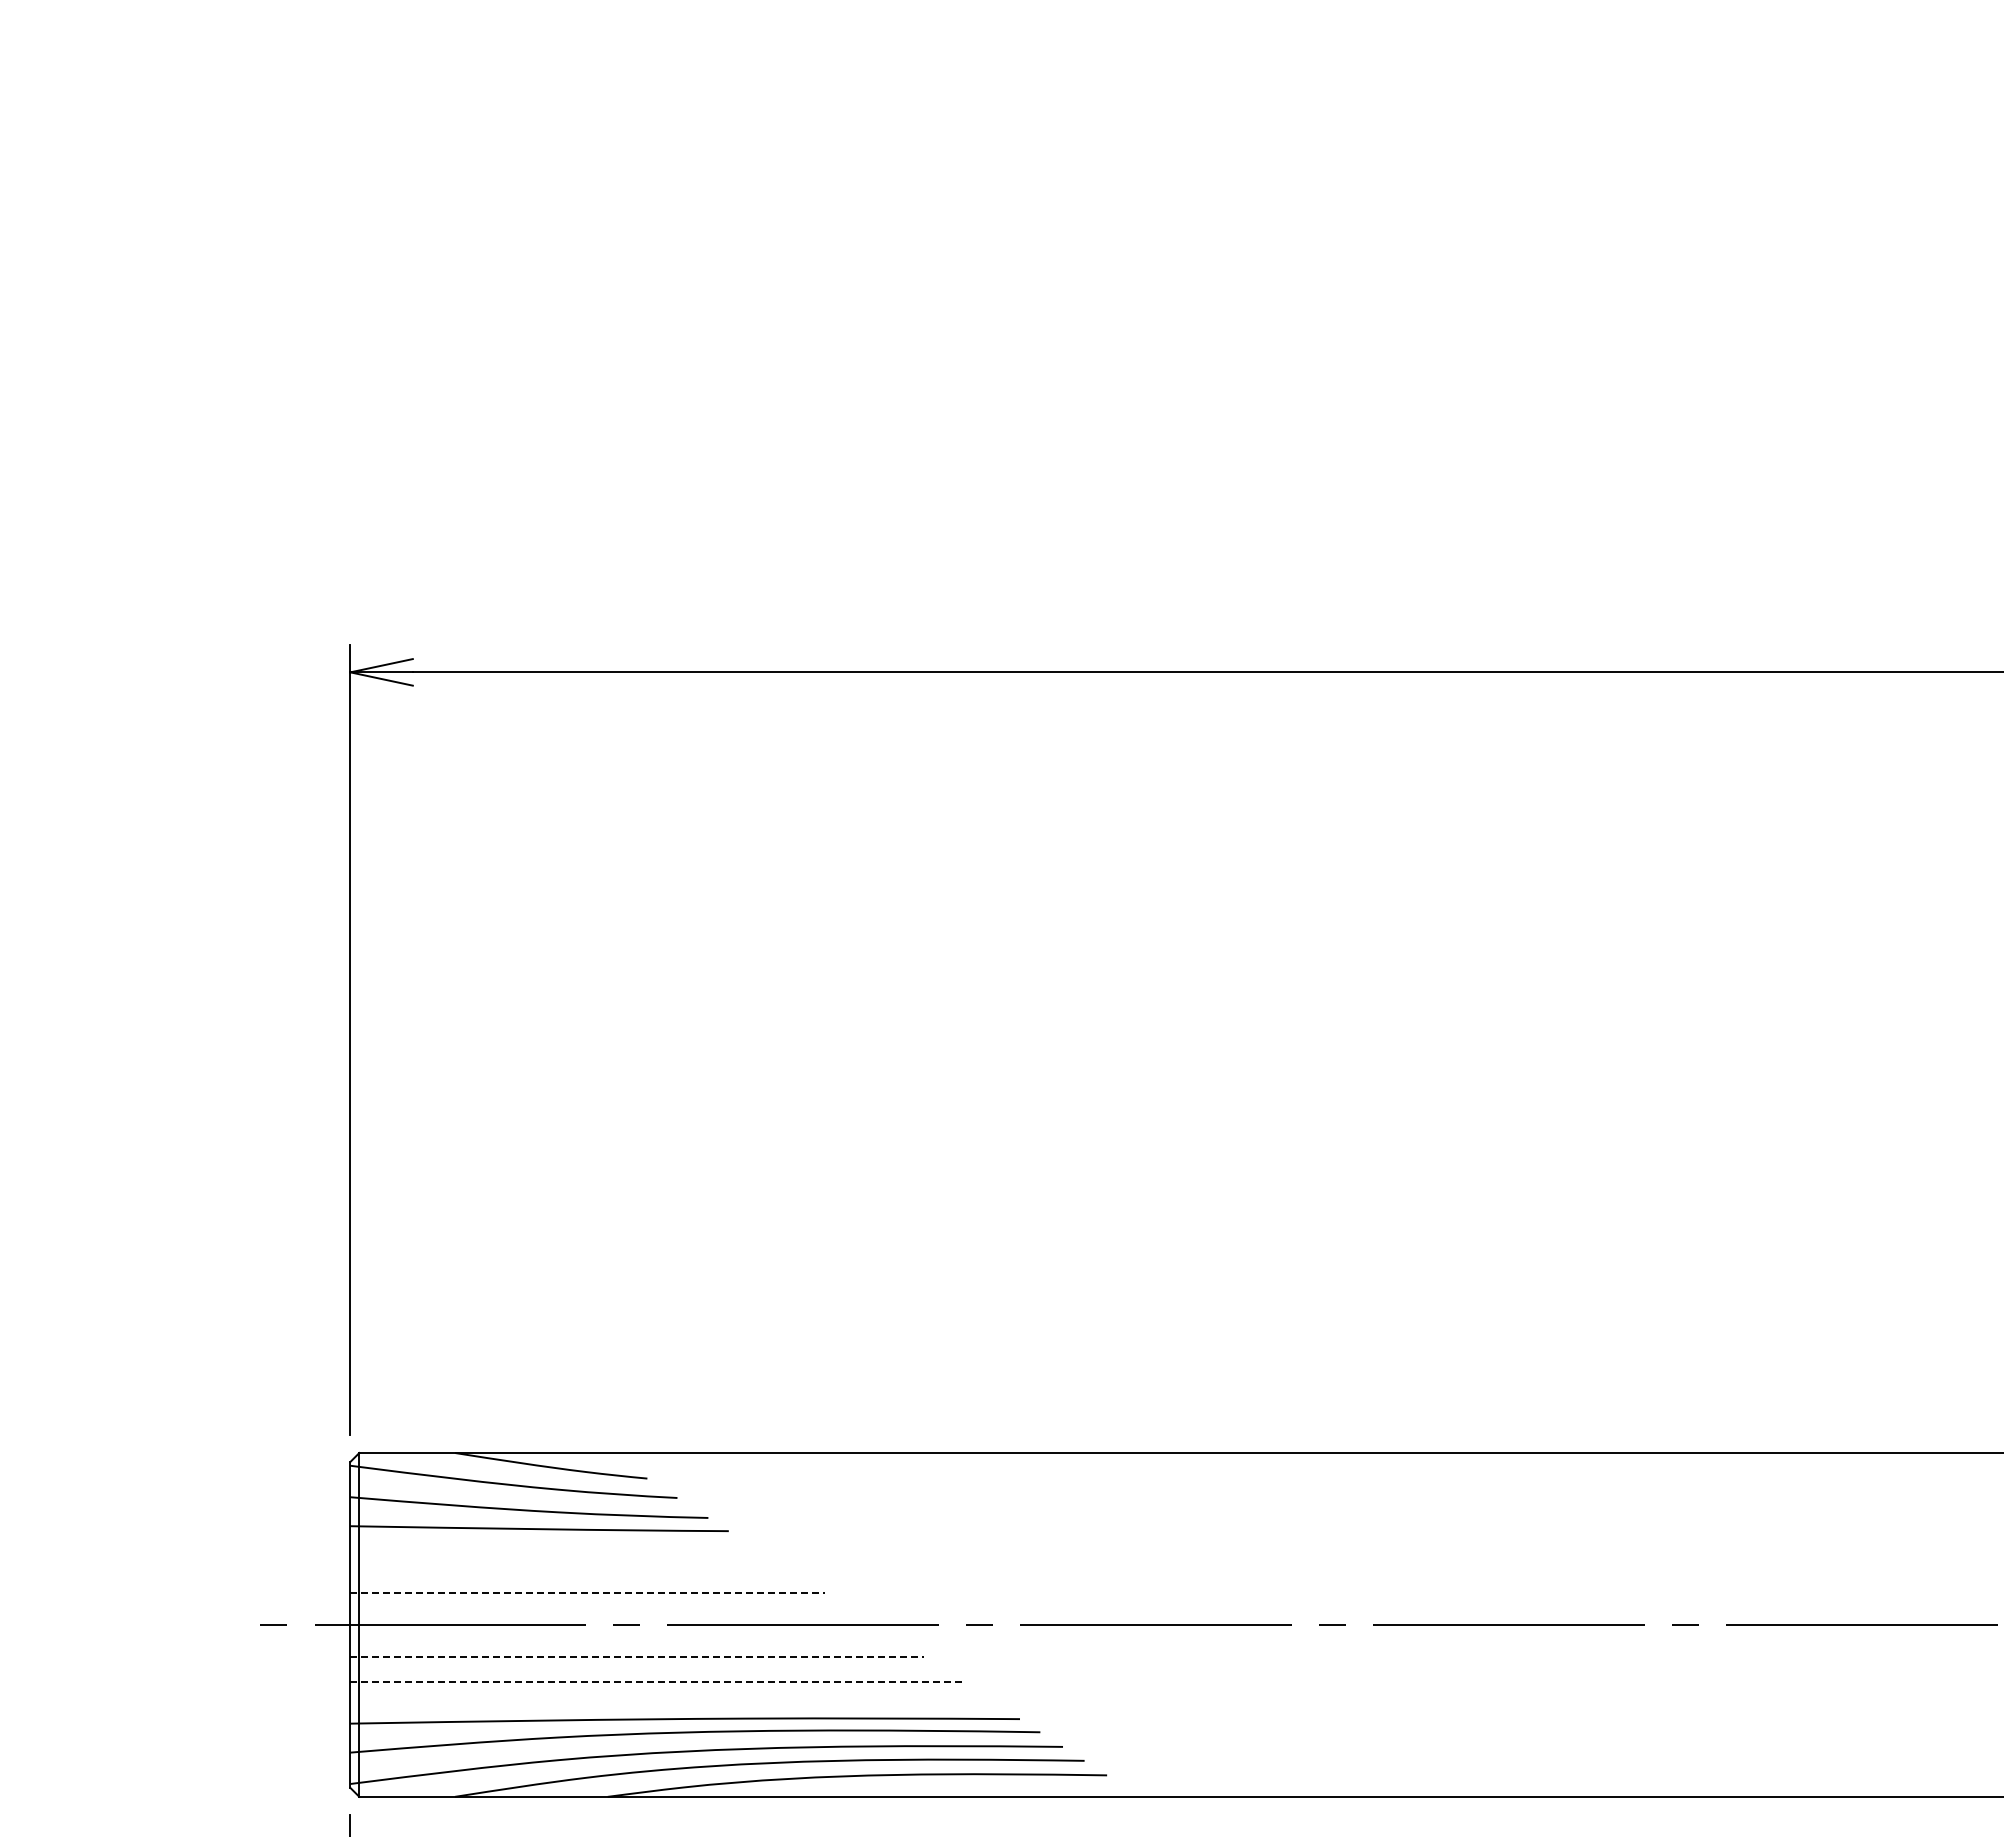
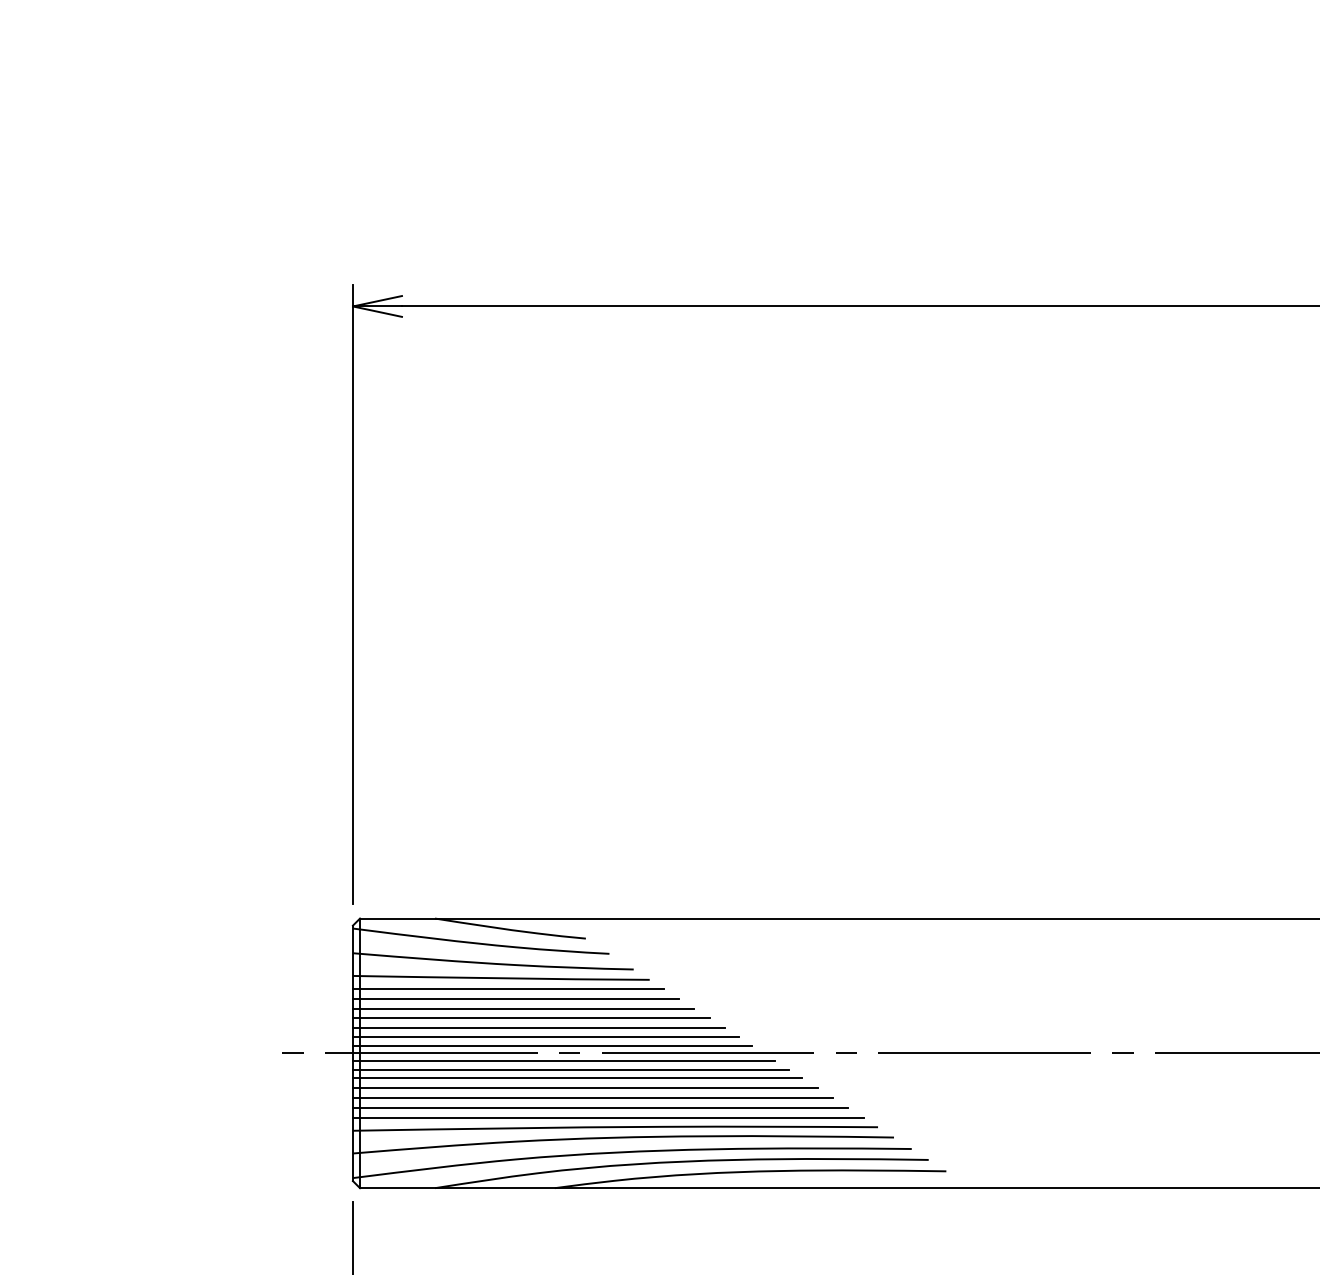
line: (548, 1542) -> (508, 988), added
line: (558, 1555) -> (516, 998), added
line: (567, 1567) -> (523, 1008), added
line: (577, 1580) -> (531, 1018), added
line: (587, 1592) -> (538, 1027), dashed -> solid
line: (596, 1604) -> (545, 1037), added
line: (604, 1615) -> (552, 1045), added
line: (619, 1634) -> (564, 1060), added
line: (627, 1645) -> (570, 1069), added
line: (636, 1656) -> (577, 1078), dashed -> solid
line: (646, 1669) -> (585, 1088), added
line: (656, 1682) -> (593, 1098), dashed -> solid
line: (666, 1694) -> (600, 1107), added
line: (675, 1707) -> (607, 1118), added

